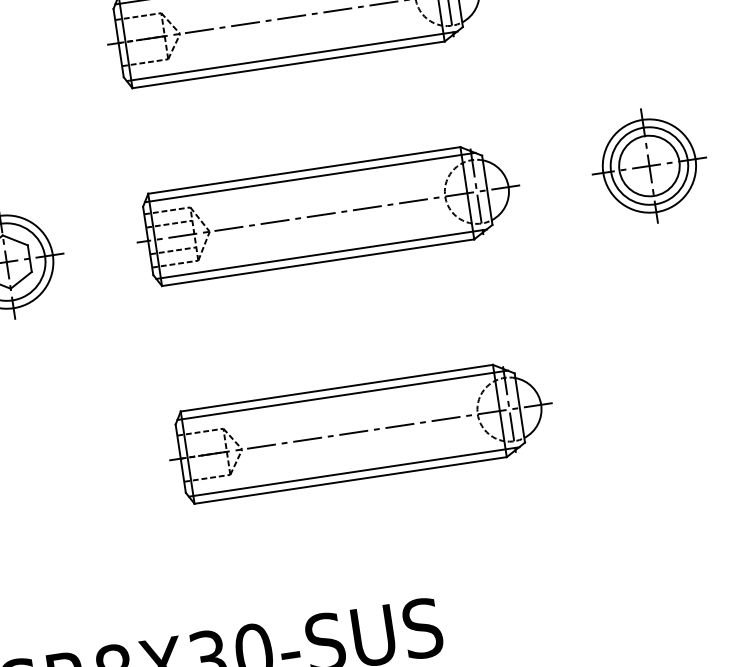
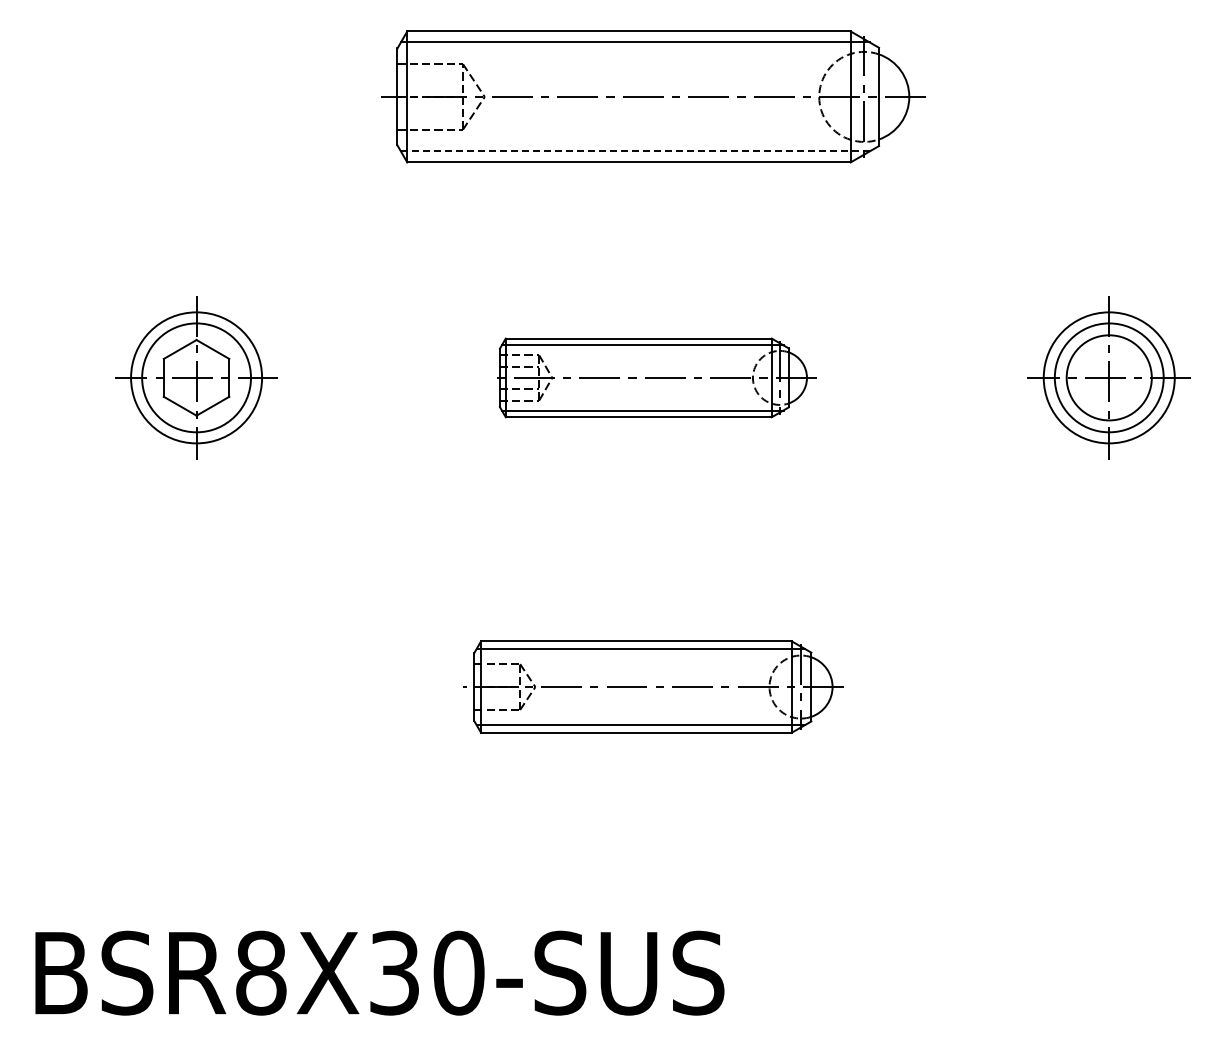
line: (292, 56) -> (635, 151), solid -> dashed
part: (328, 213) -> (653, 377), size x0.6
part: (360, 431) -> (653, 686), size x0.7

